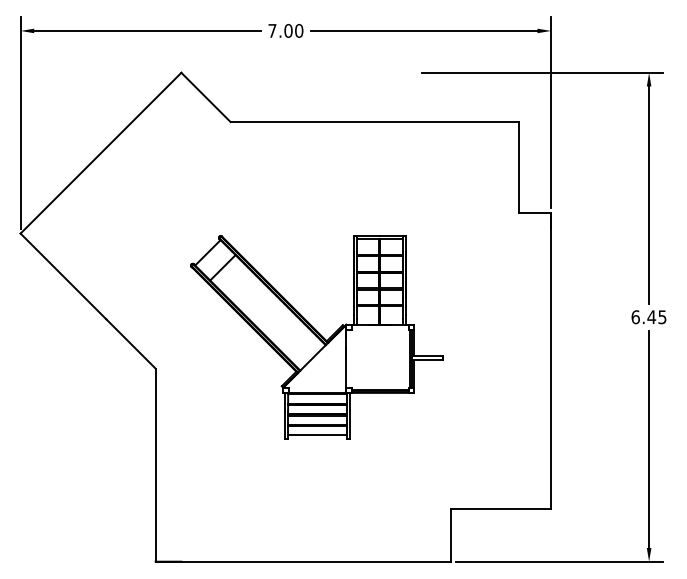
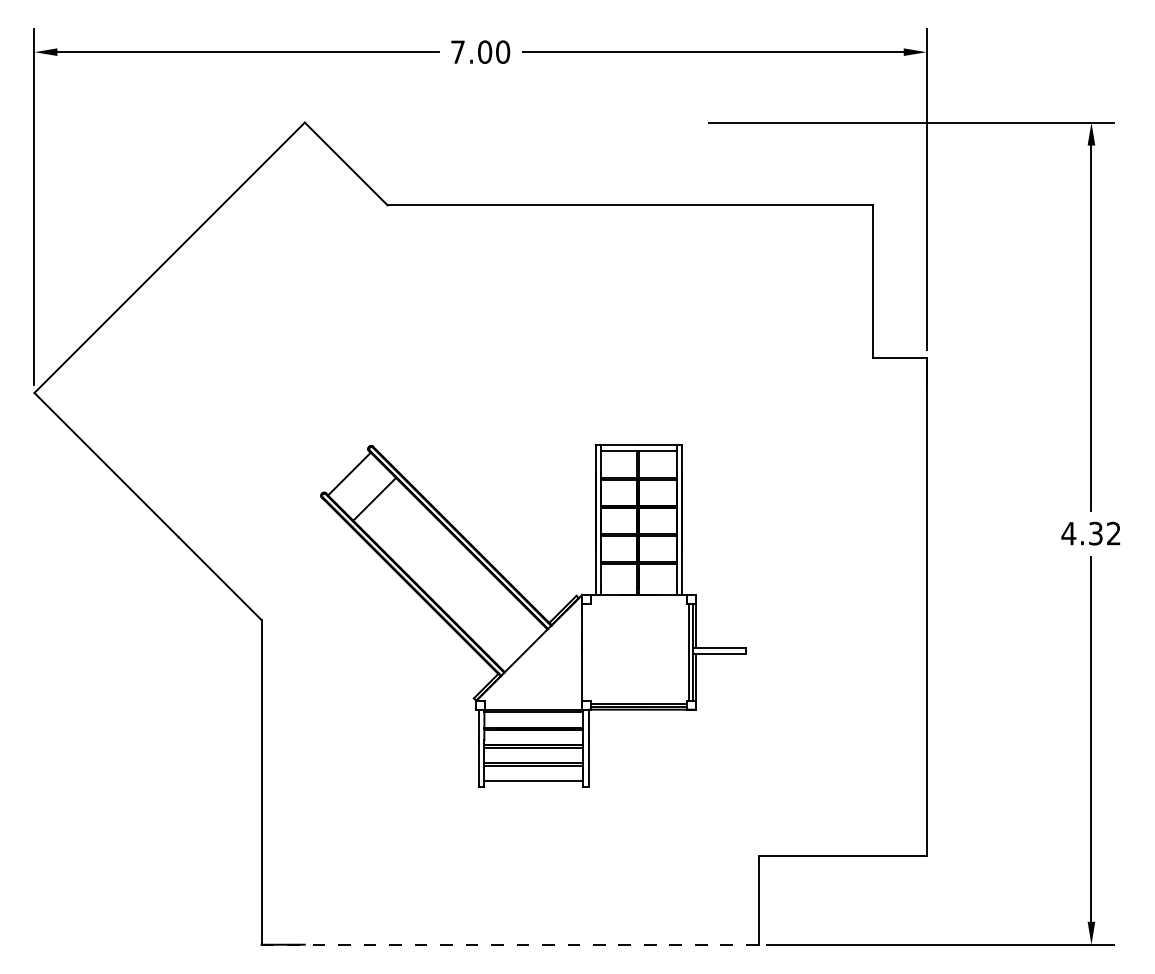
text: (648, 317) -> (1090, 534), 6.45 -> 4.32
part: (316, 337) -> (532, 616), moved
line: (303, 561) -> (510, 944), solid -> dashed

